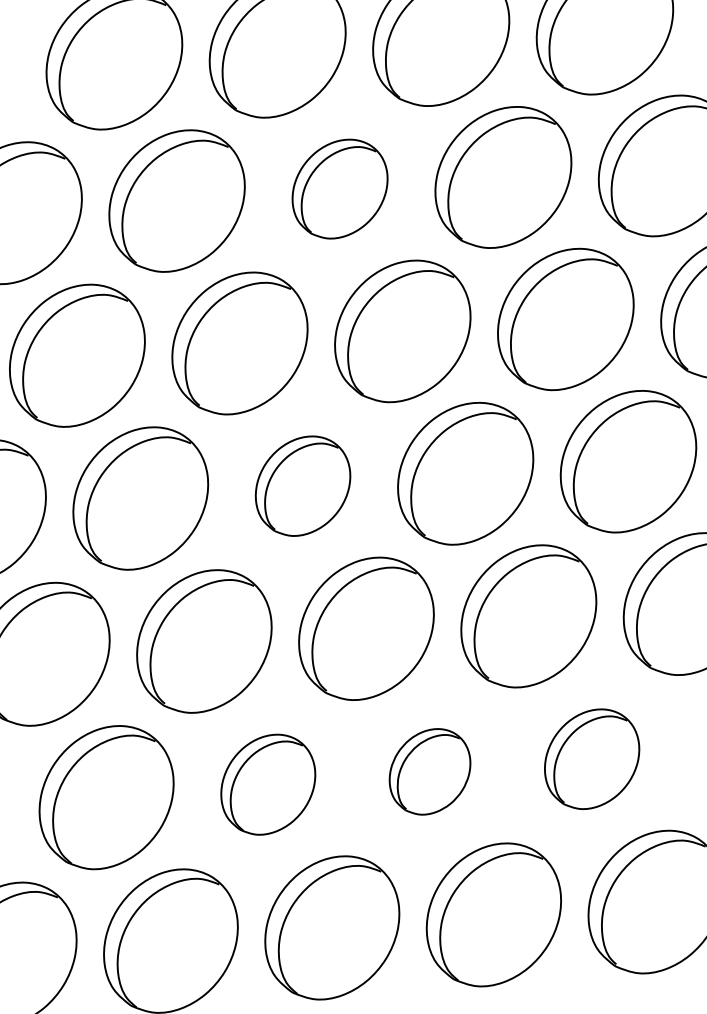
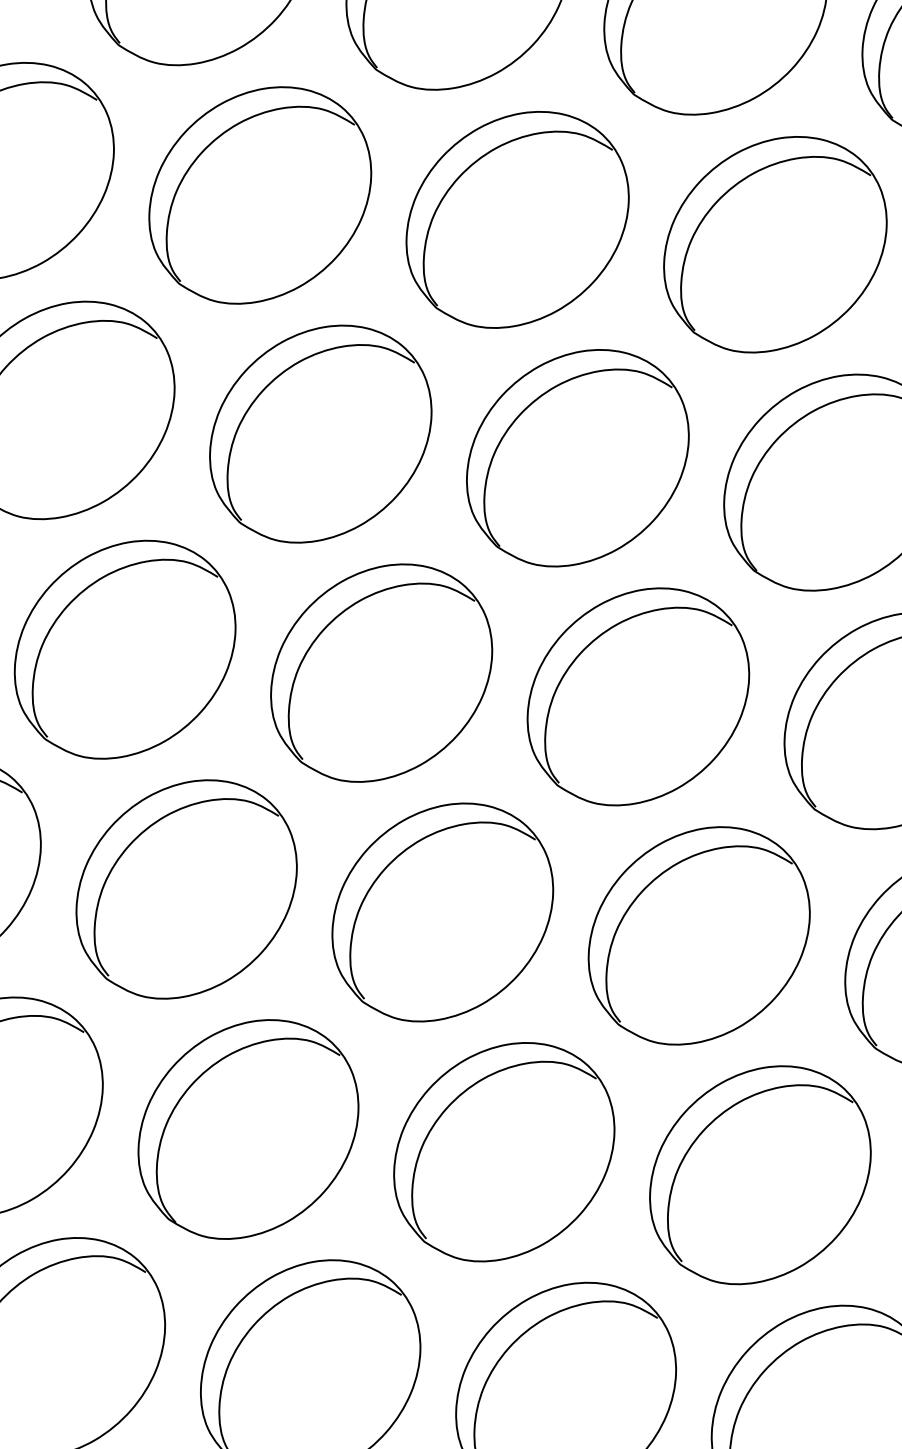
part: (339, 188) -> (516, 218), size x1.43
part: (302, 486) -> (380, 673), size x1.43
part: (591, 759) -> (759, 1175), size x1.43
part: (429, 771) -> (503, 1151), size x1.67
part: (268, 784) -> (248, 1129), size x1.43

